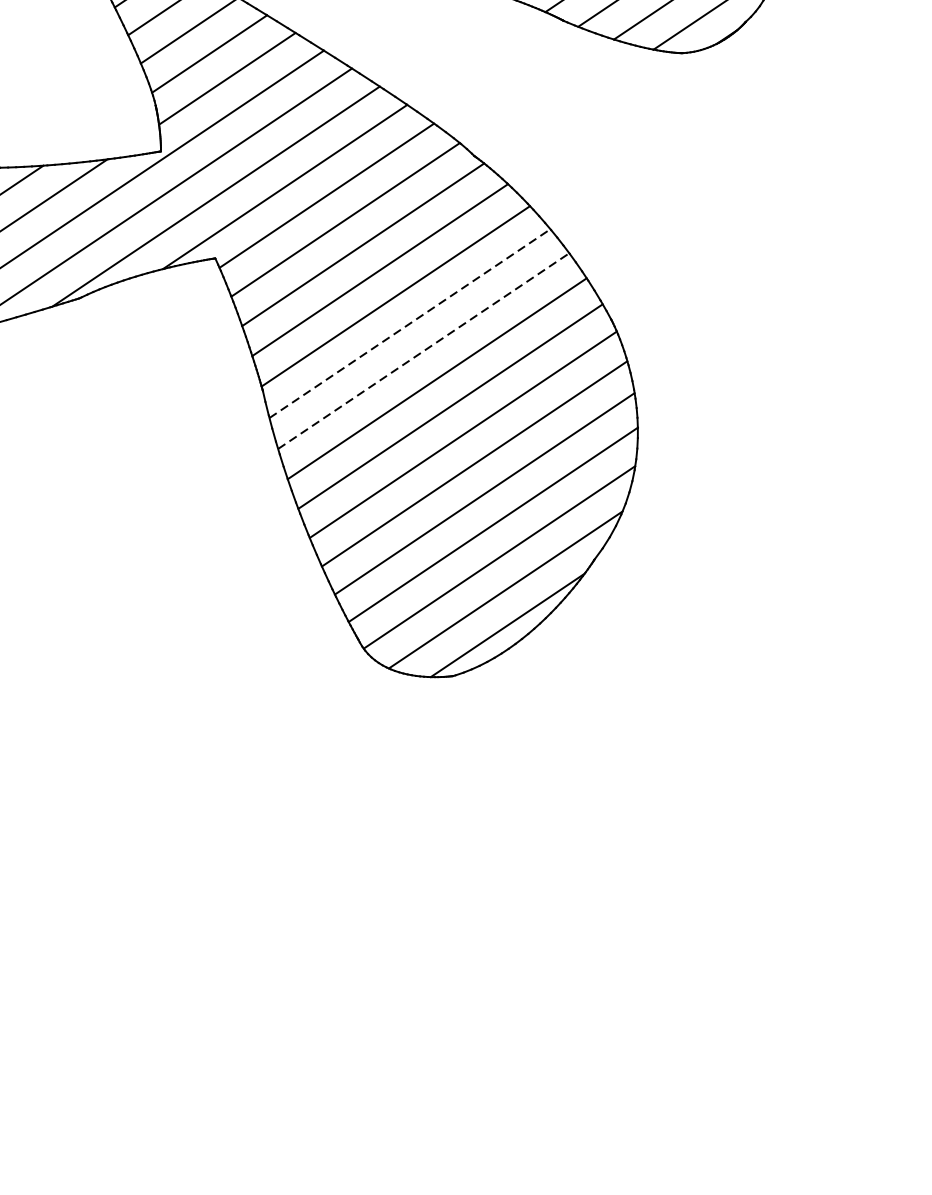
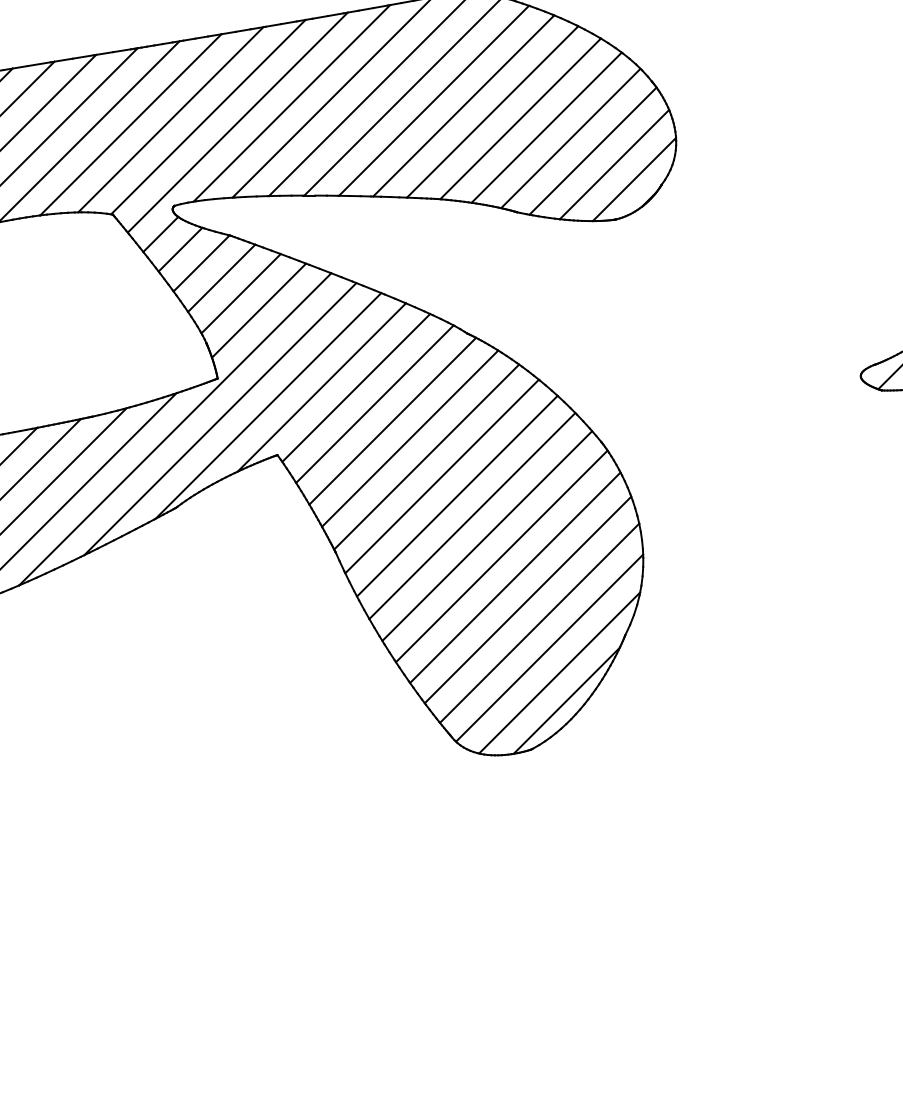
line: (410, 323) -> (442, 476), dashed -> solid
line: (423, 351) -> (457, 496), dashed -> solid

